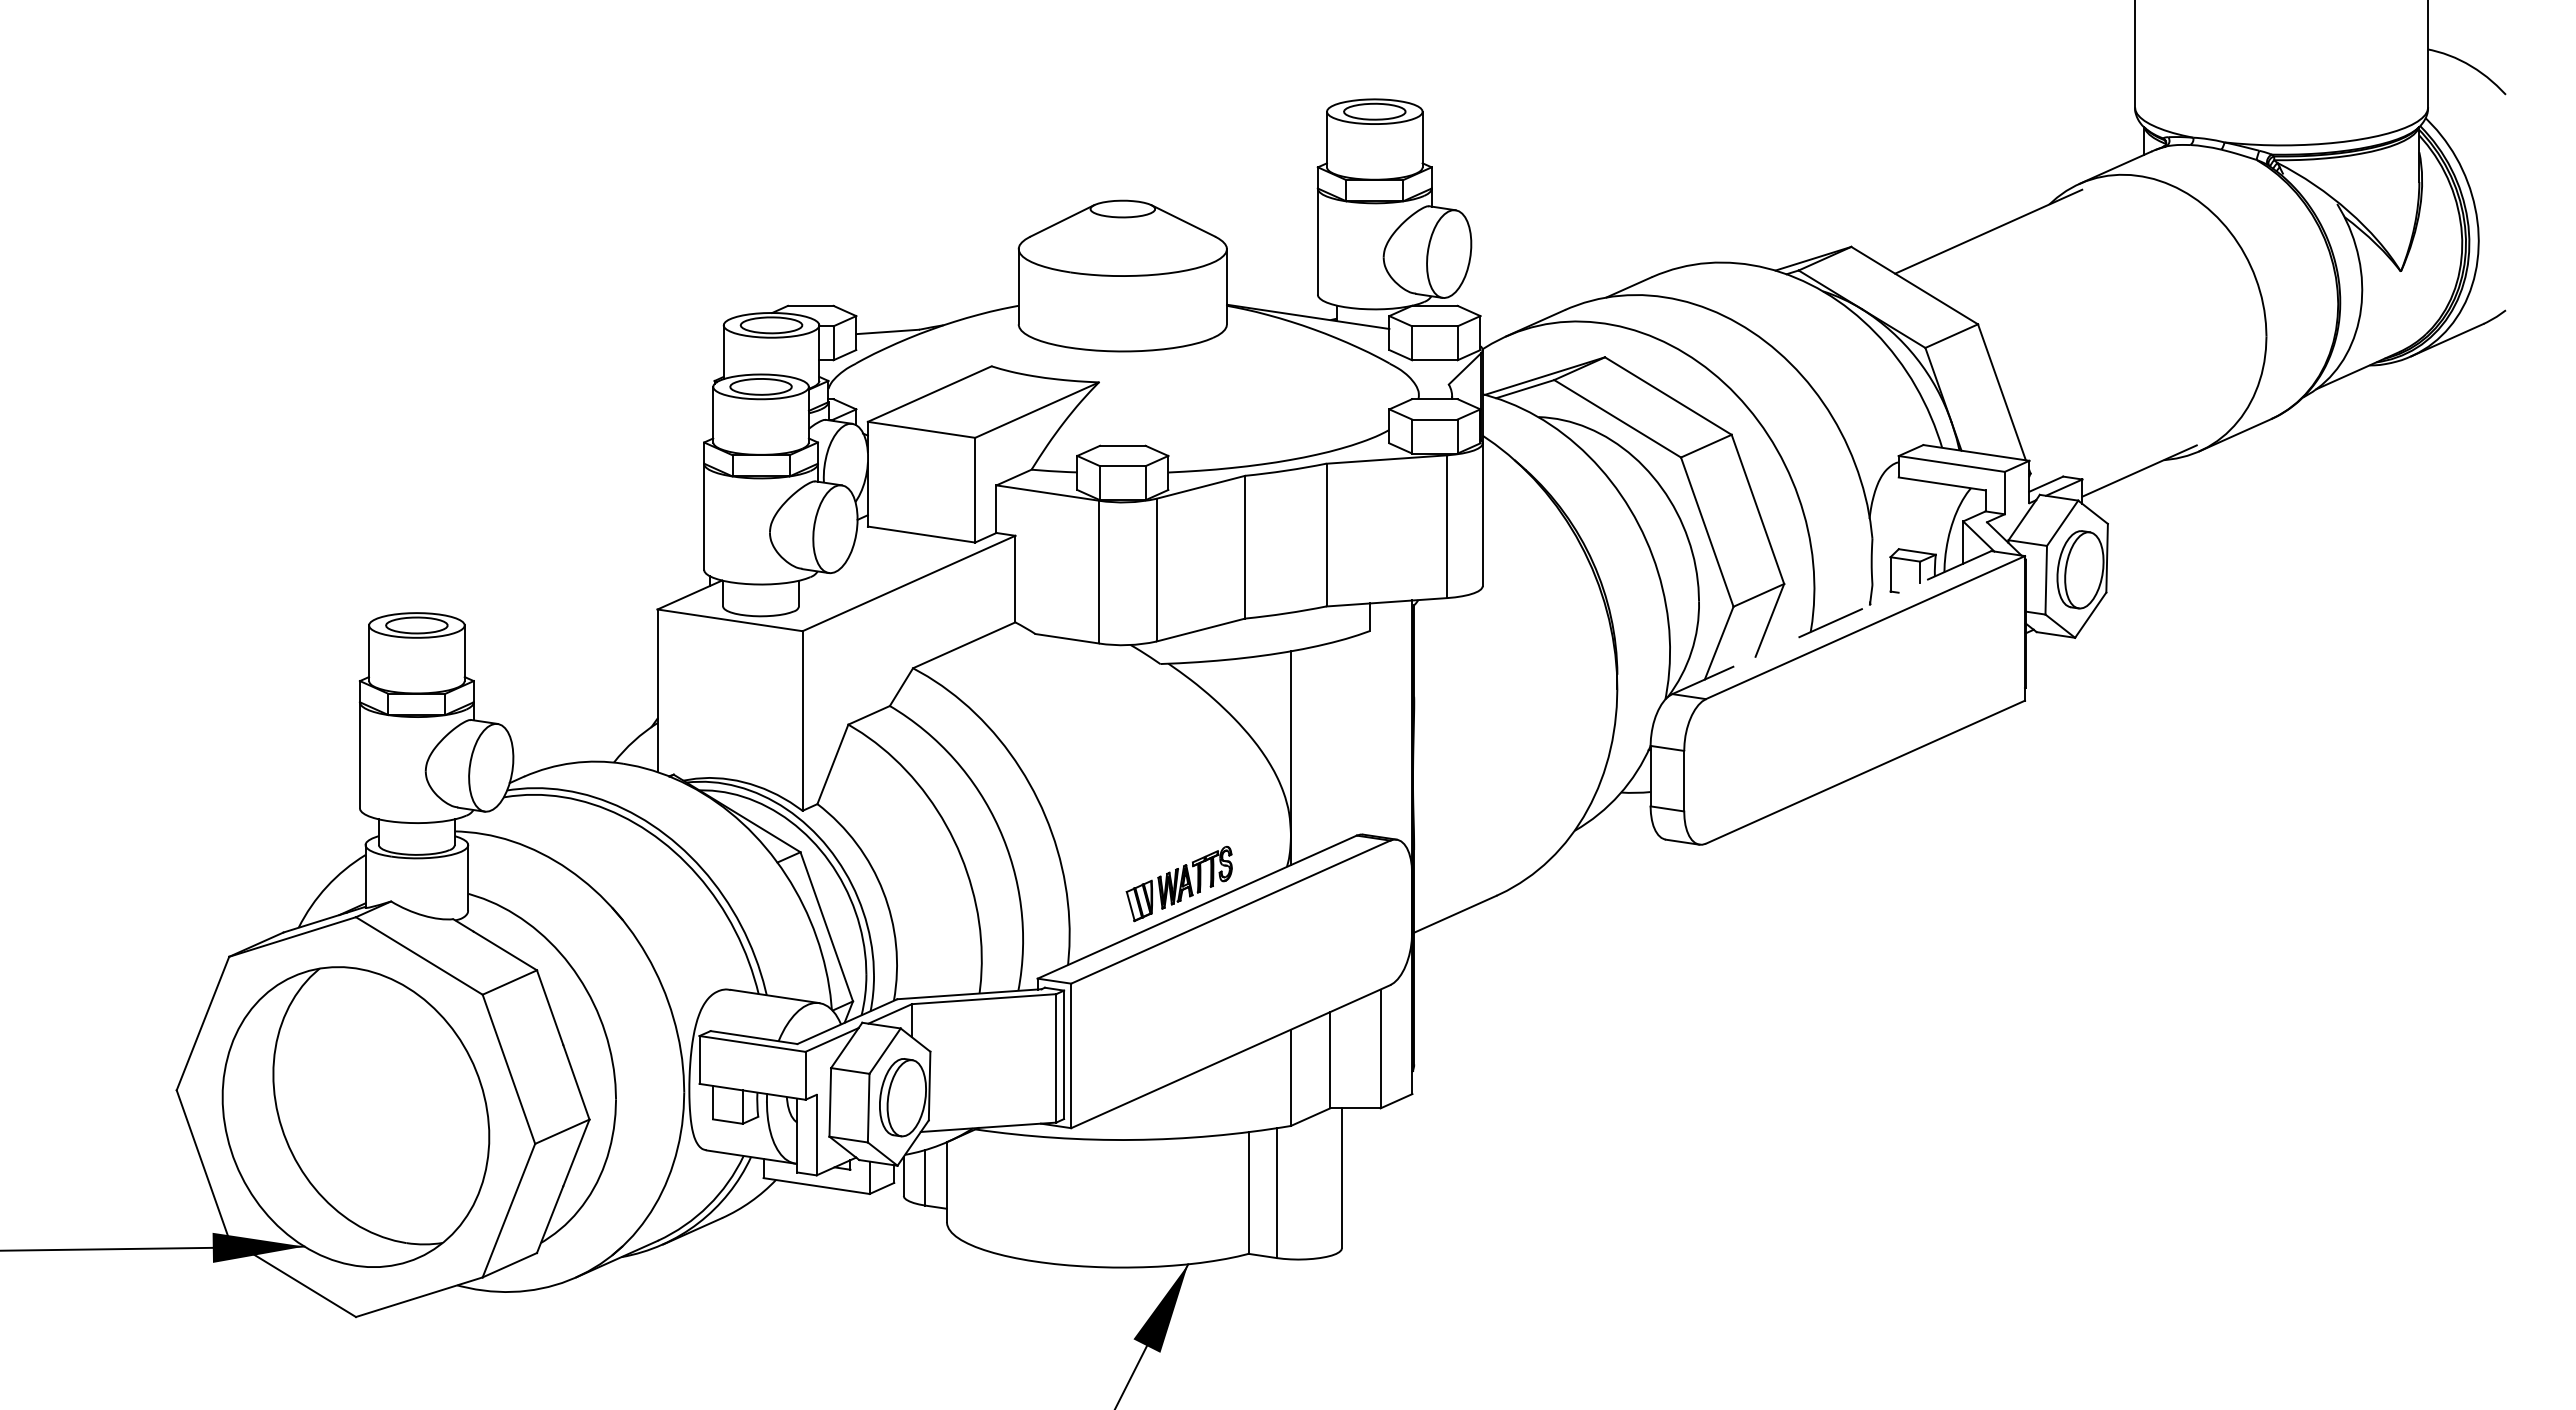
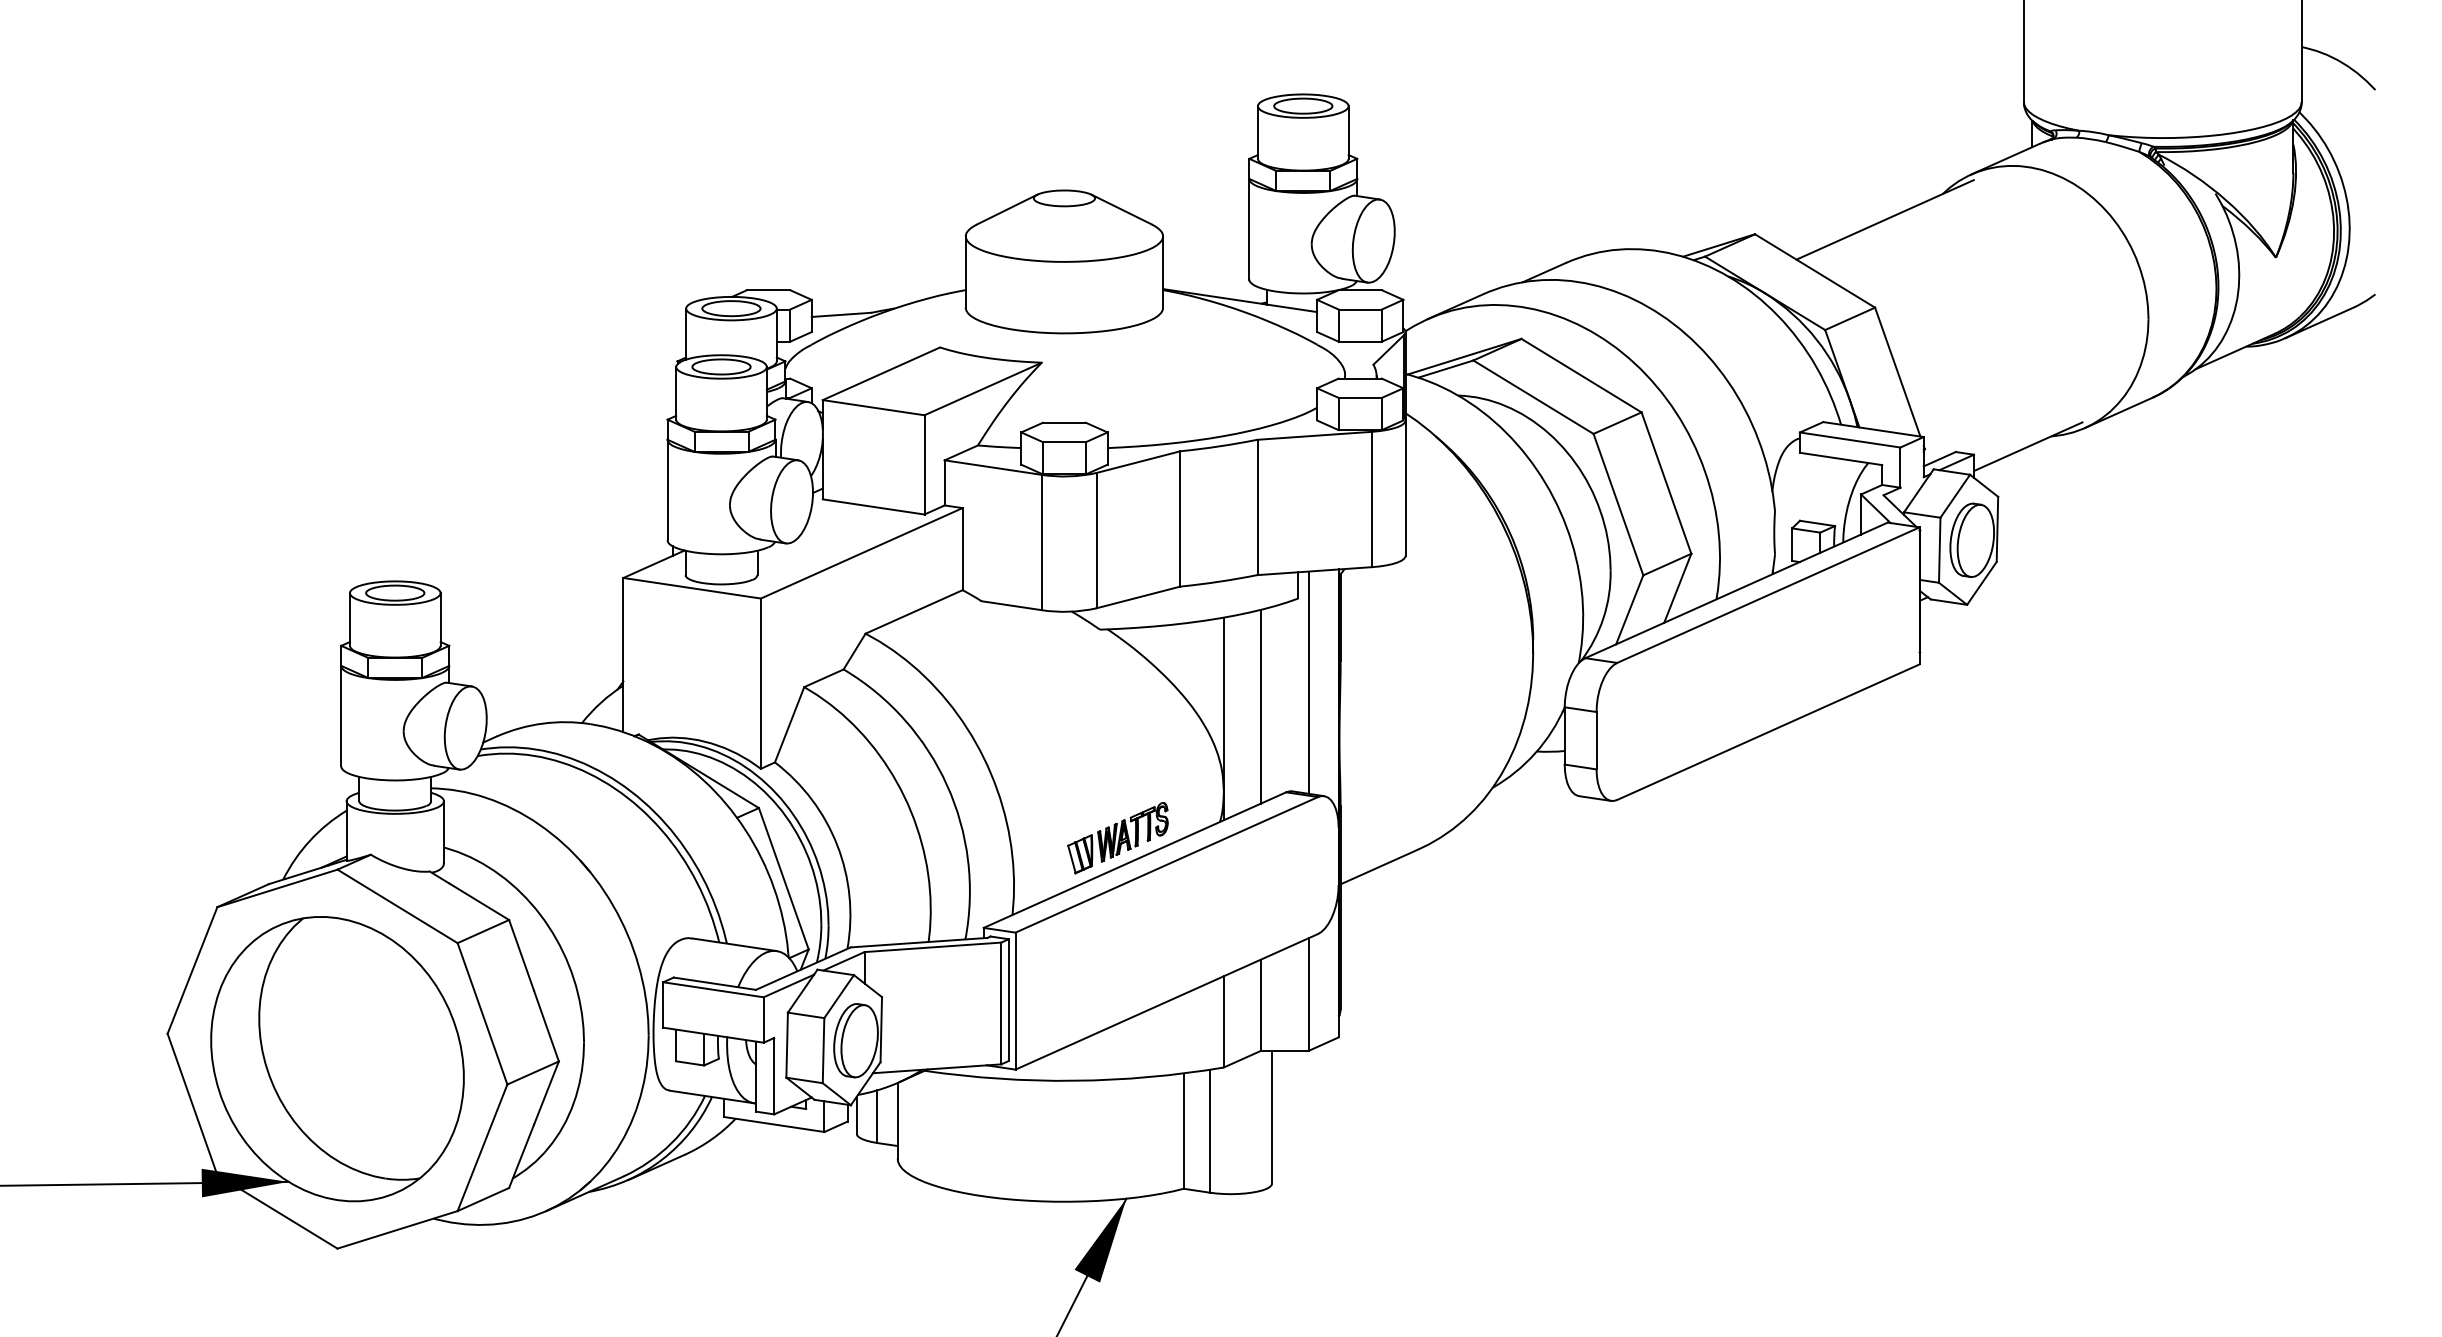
line: (1831, 622) -> (1736, 590), dashed -> solid
line: (1380, 719) -> (1308, 682), added
line: (1330, 745) -> (1261, 706), added

